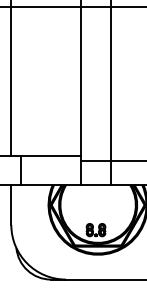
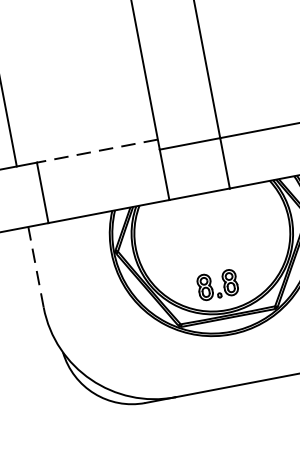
line: (51, 155) -> (98, 150), solid -> dashed
line: (11, 205) -> (36, 267), solid -> dashed

